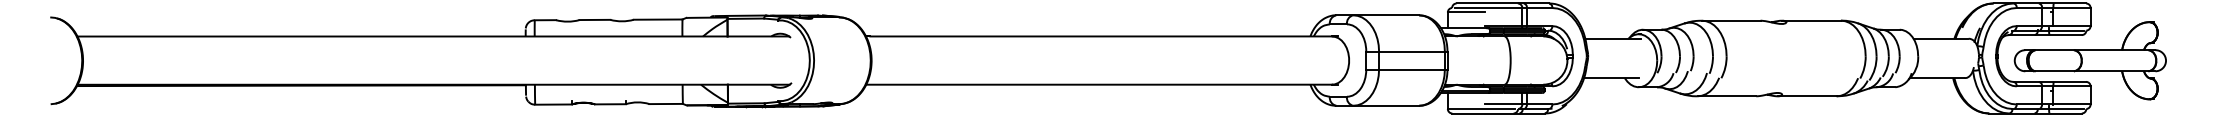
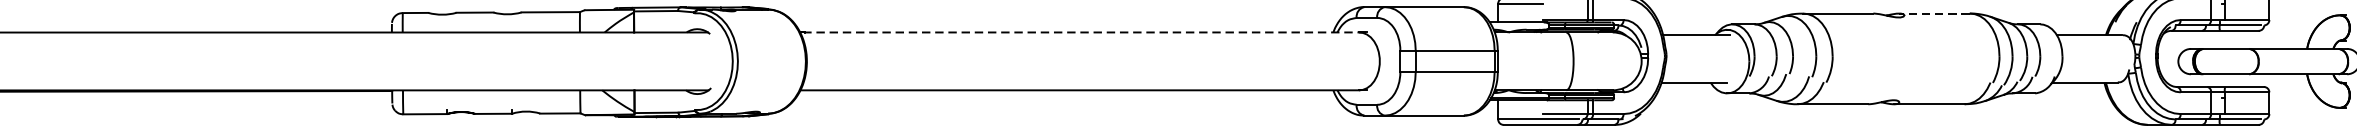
line: (1810, 20) -> (1933, 13), solid -> dashed
line: (1103, 36) -> (1085, 32), solid -> dashed

